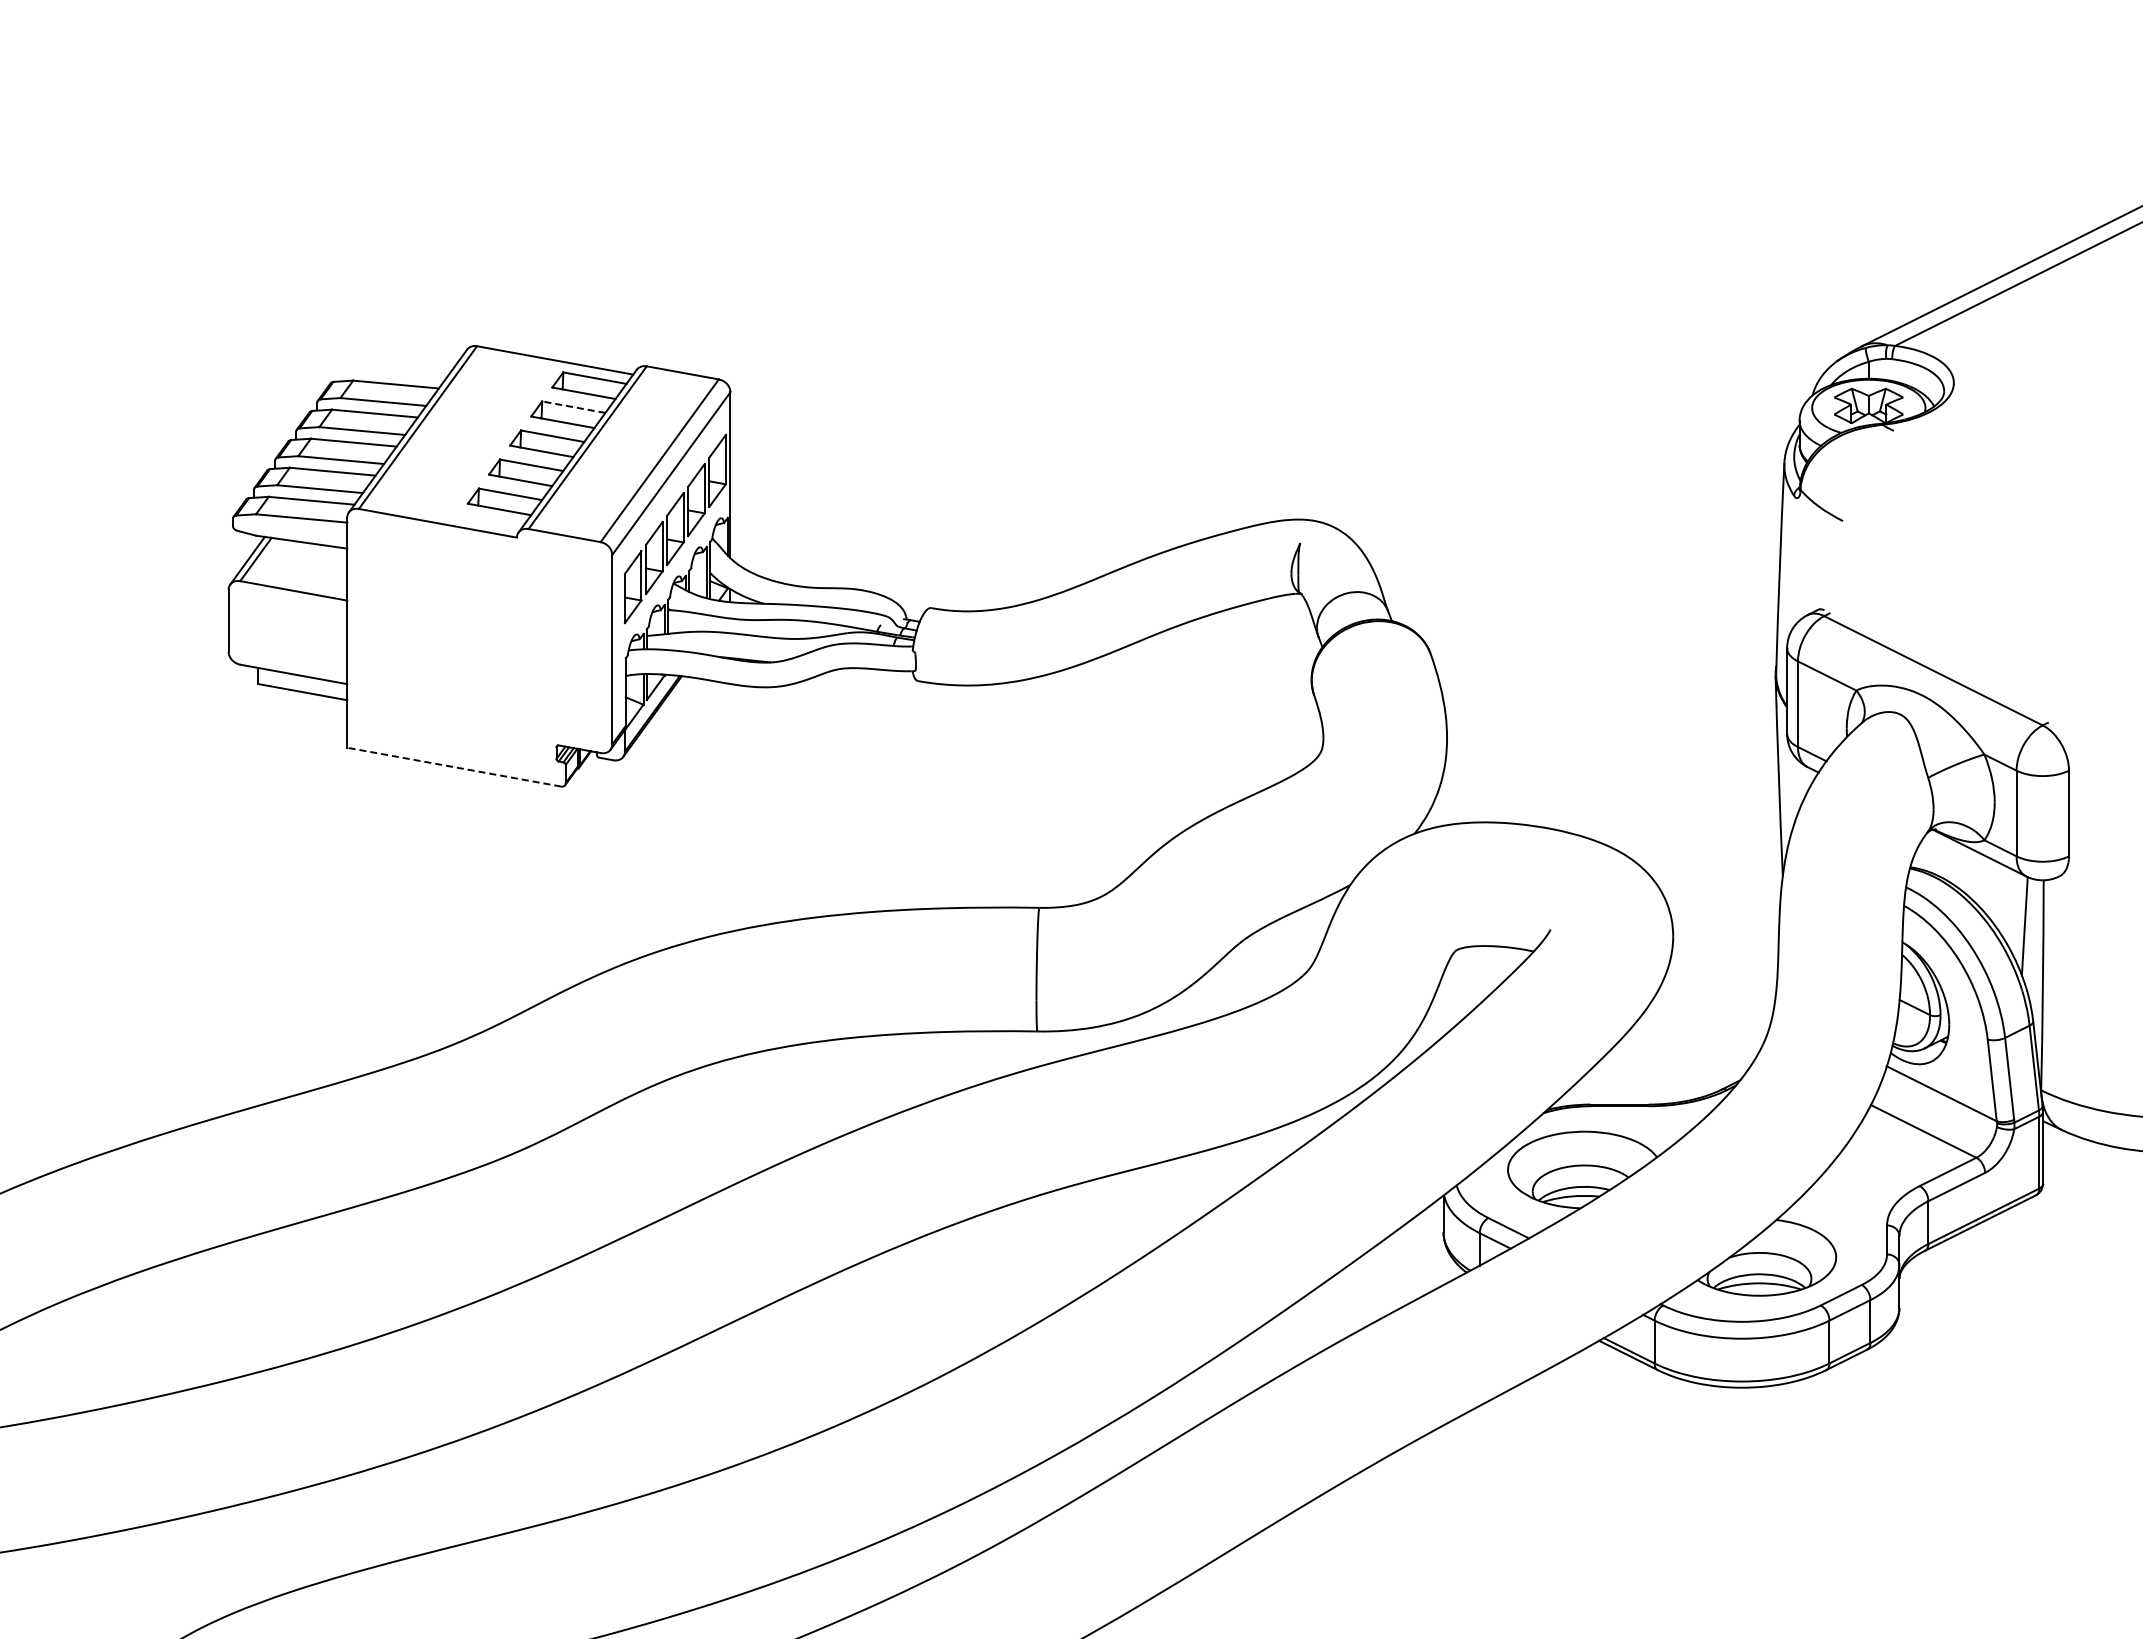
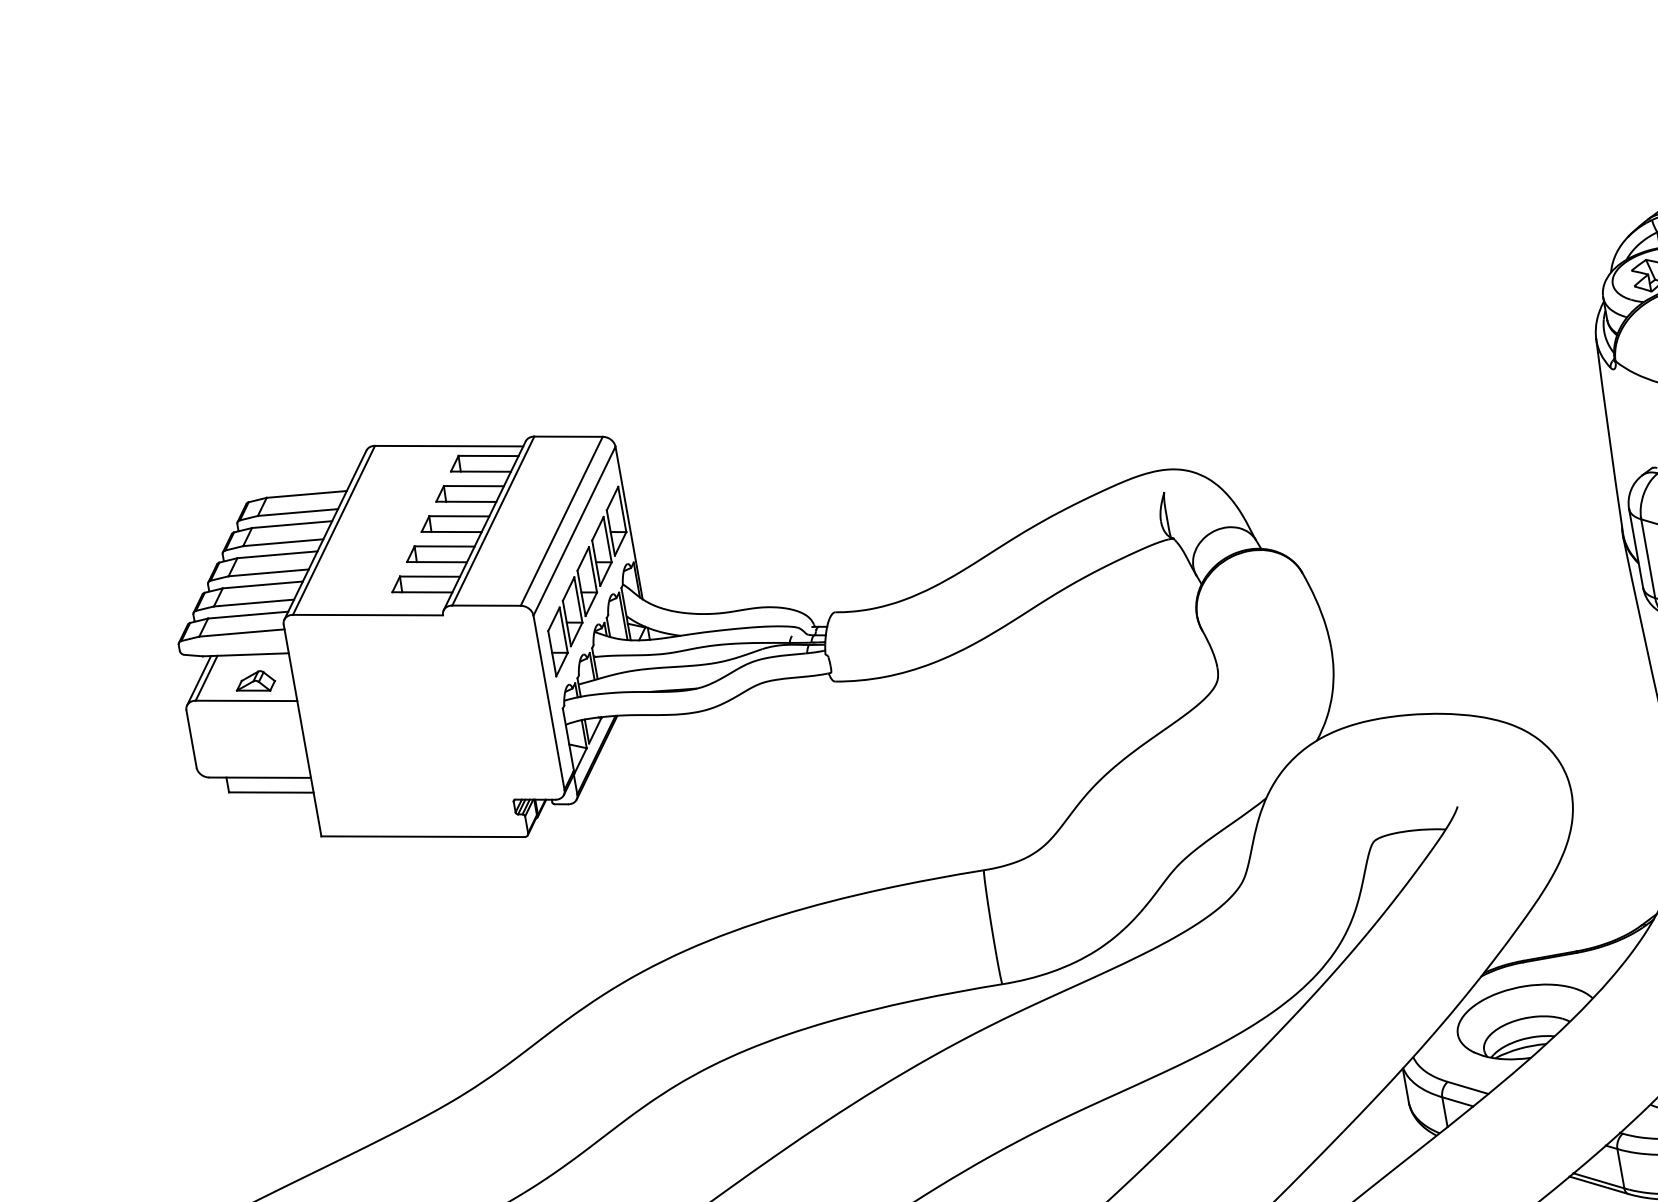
line: (573, 407) -> (473, 486), dashed -> solid
part: (306, 573) -> (255, 682), added
line: (454, 767) -> (423, 836), dashed -> solid

